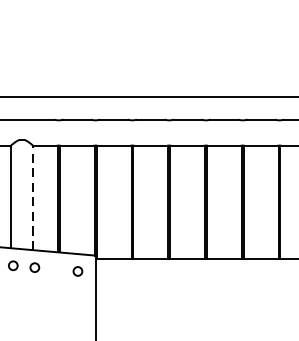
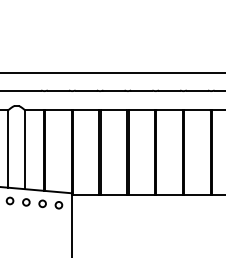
line: (33, 197) -> (25, 149), dashed -> solid
circle: (56, 269) -> (42, 203), added

